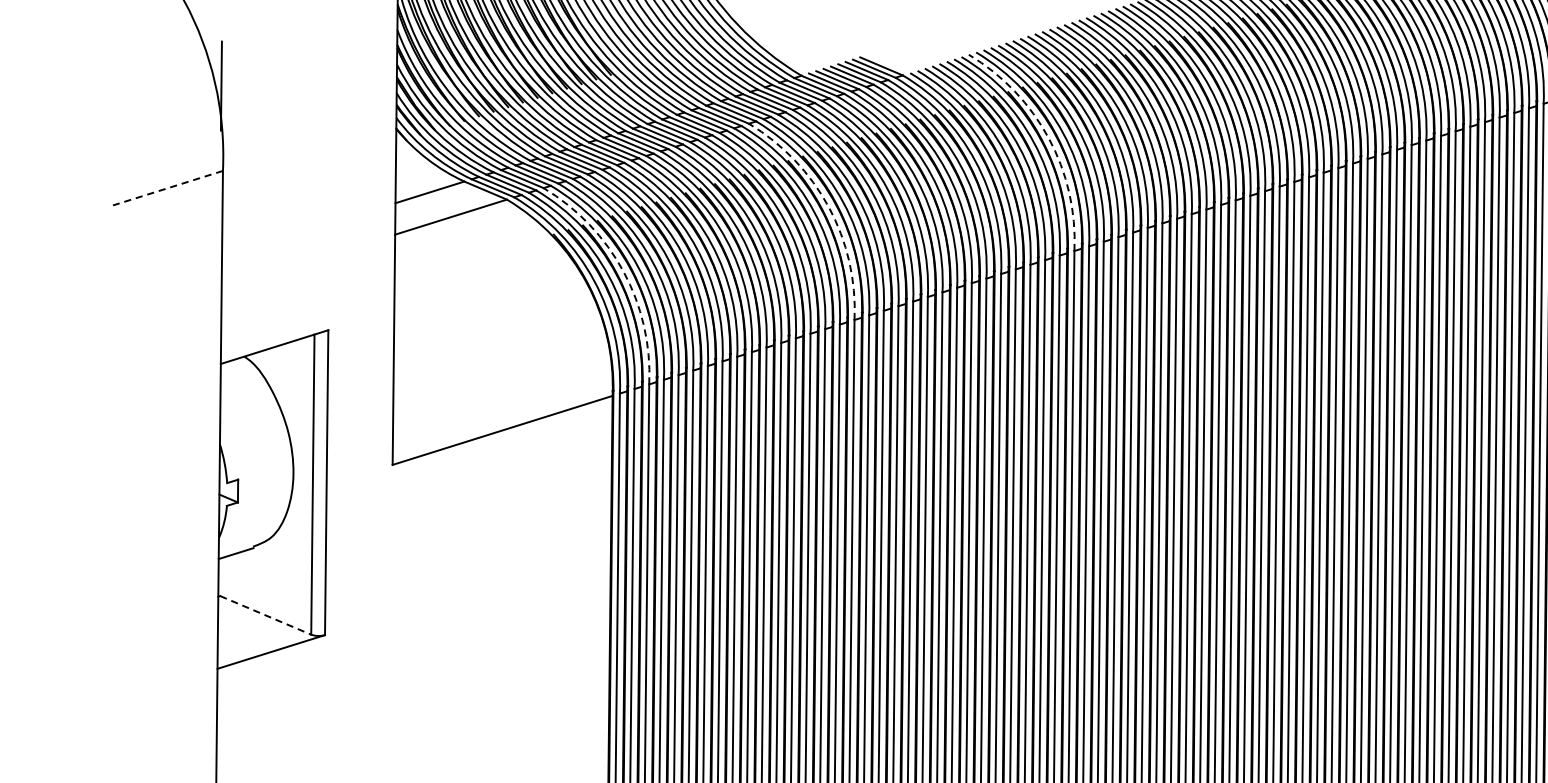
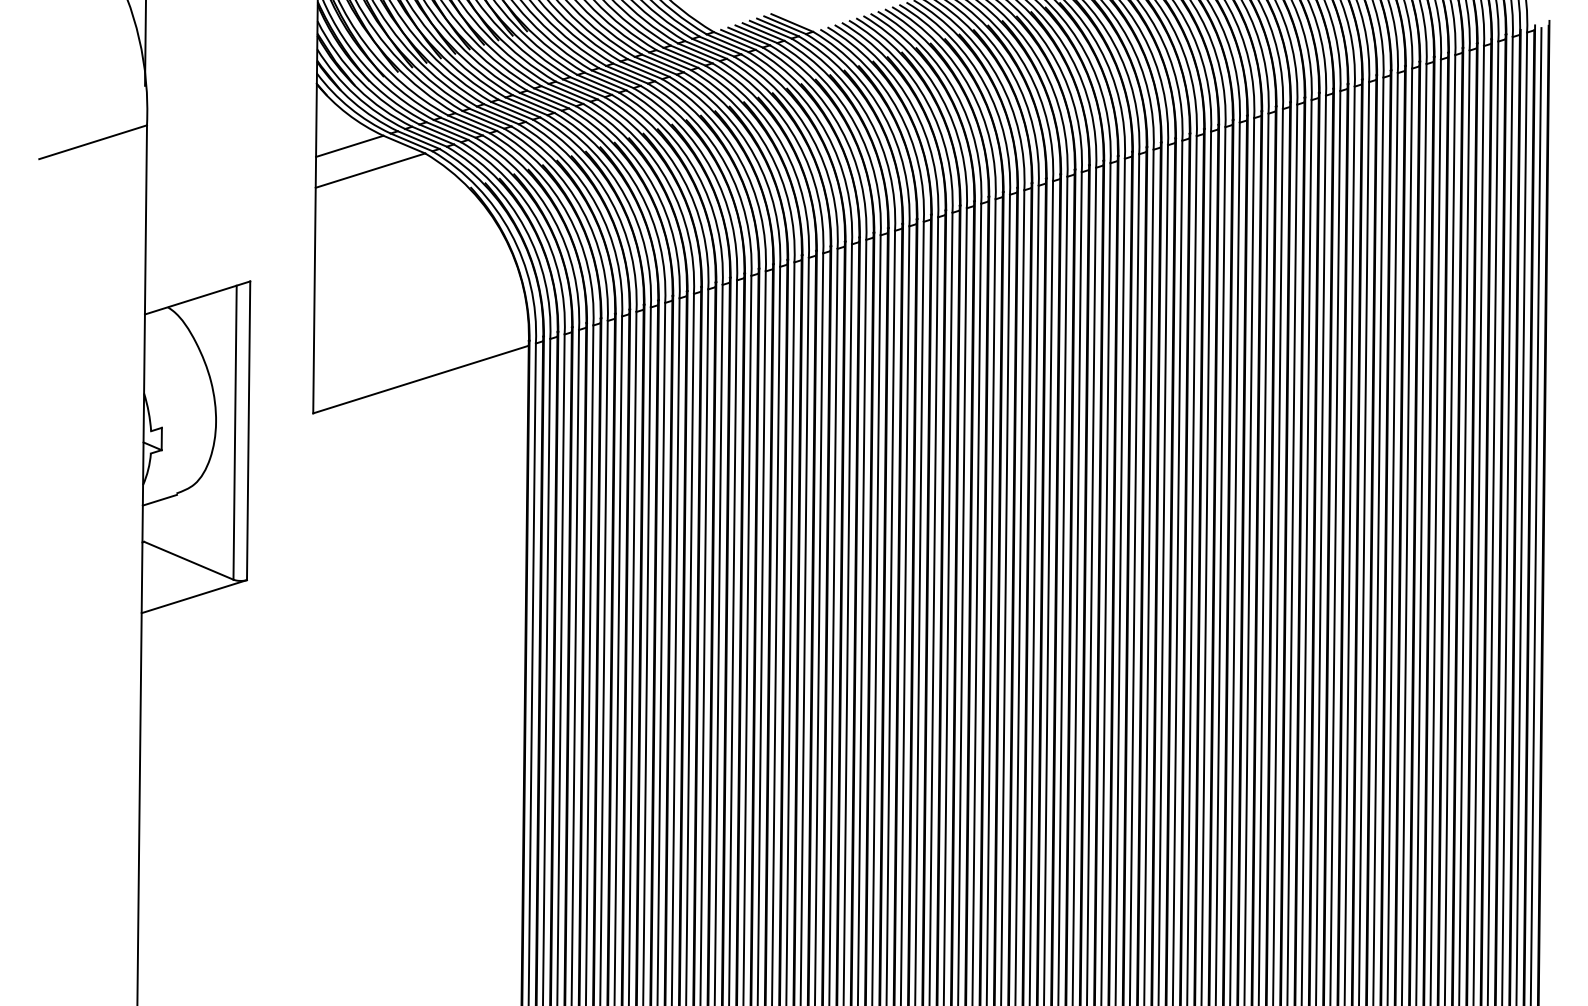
arc: (1049, 138) -> (956, 93), dashed -> solid
line: (167, 188) -> (92, 142), dashed -> solid
arc: (828, 206) -> (740, 160), dashed -> solid
arc: (623, 272) -> (539, 224), dashed -> solid
line: (266, 615) -> (189, 560), dashed -> solid

